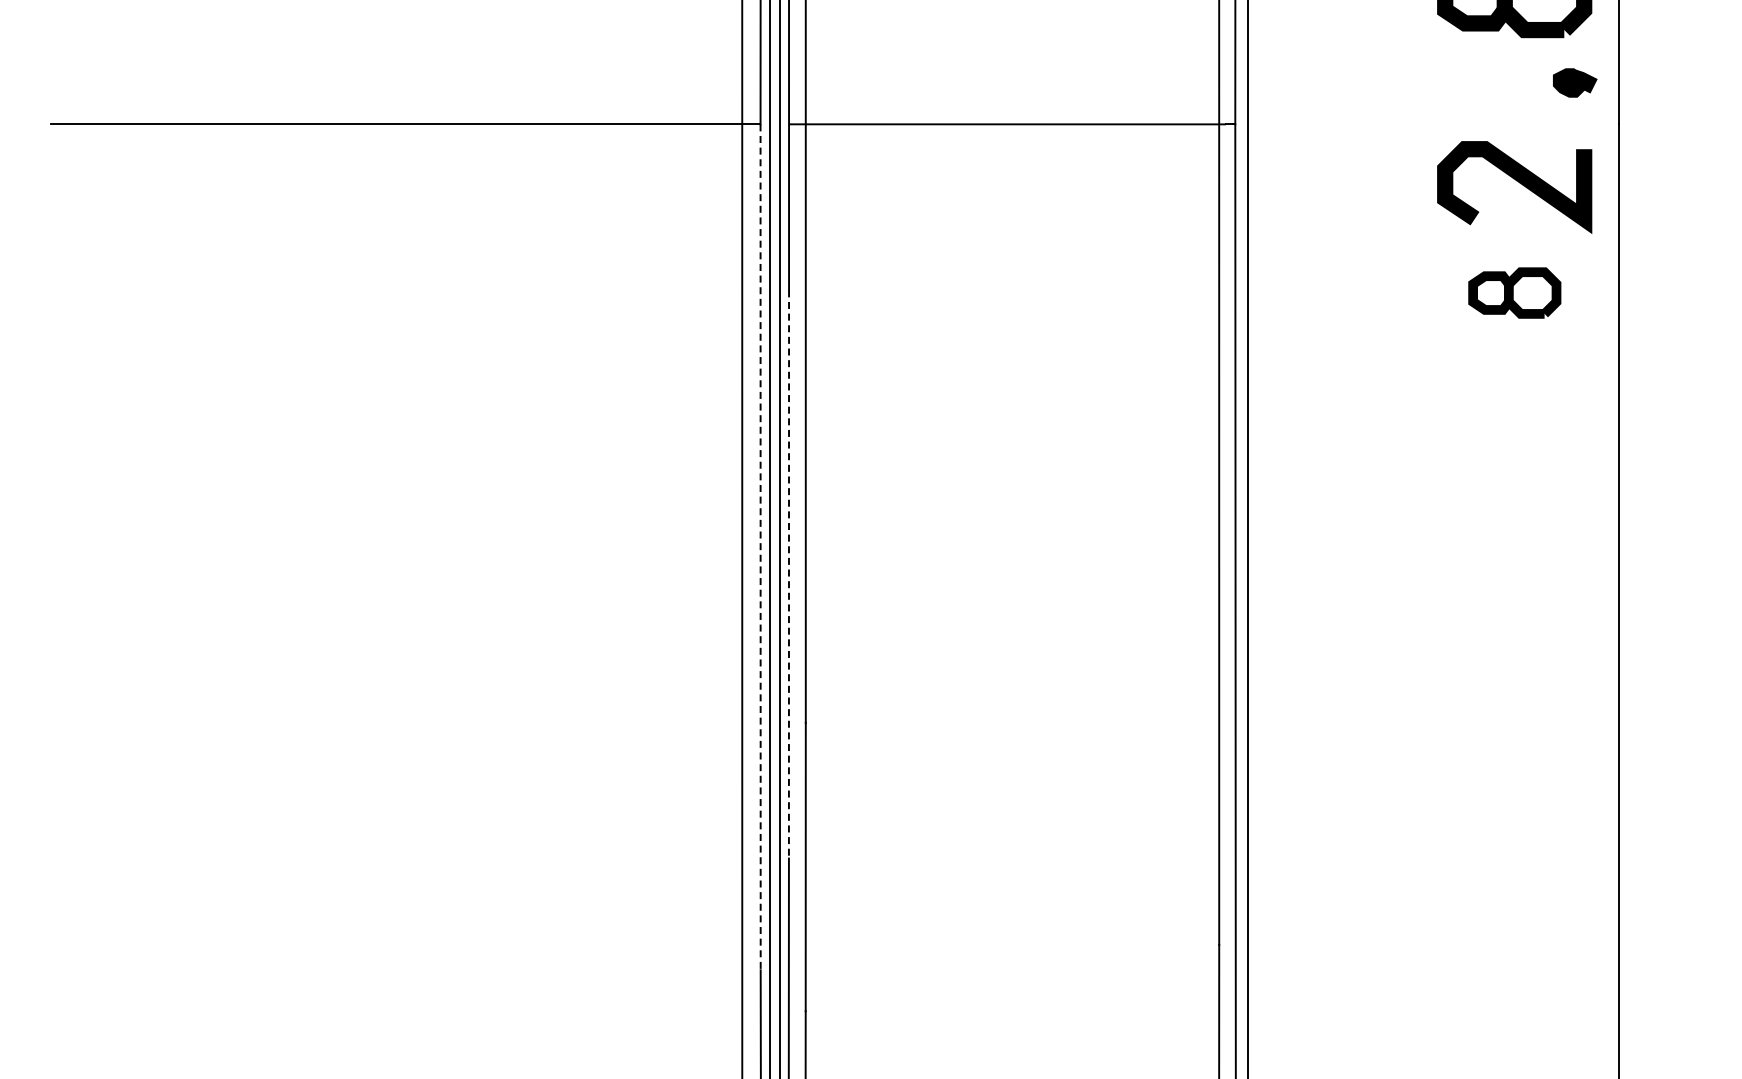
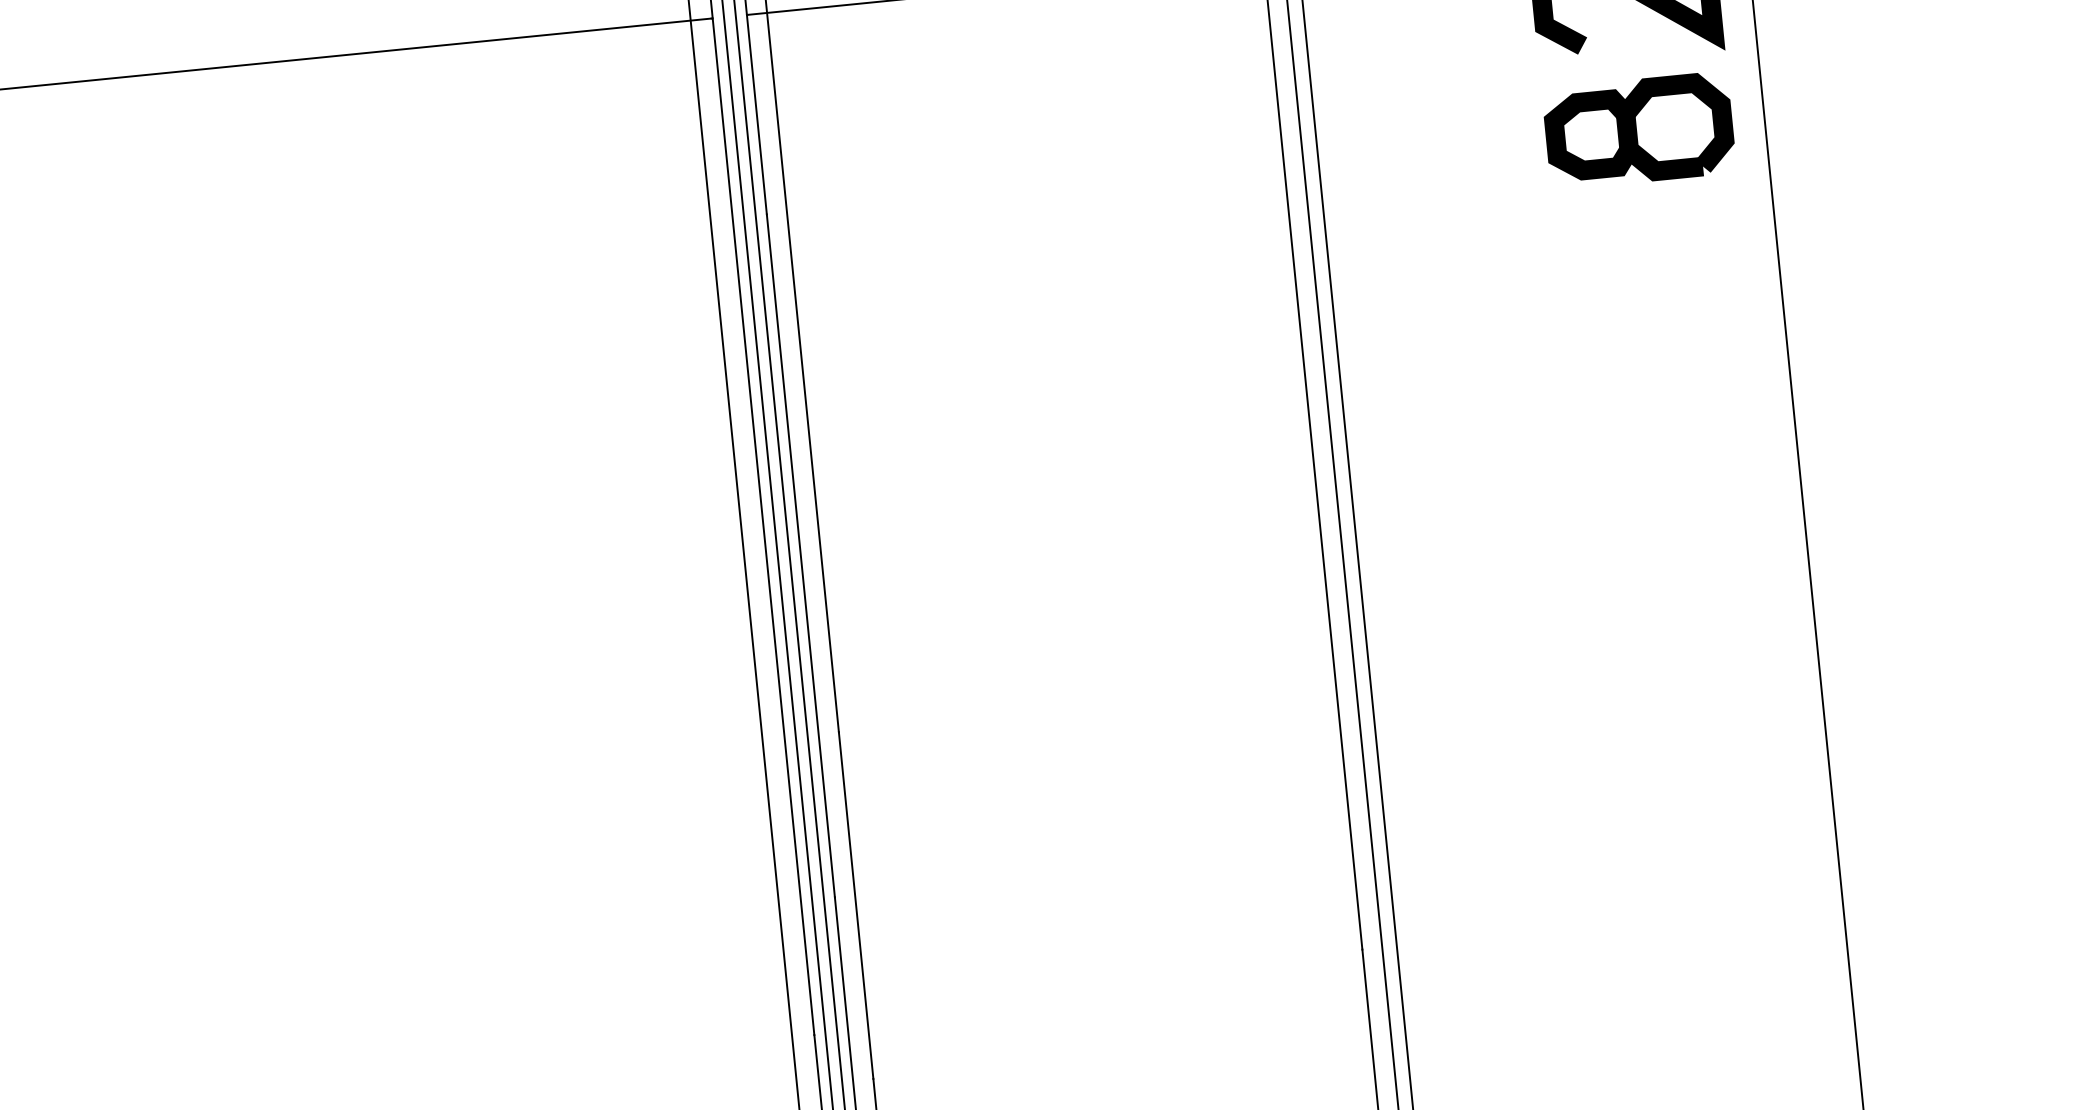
part: (1514, 292) -> (1638, 130), size x1.67
line: (760, 547) -> (763, 526), dashed -> solid
line: (788, 574) -> (800, 556), dashed -> solid

